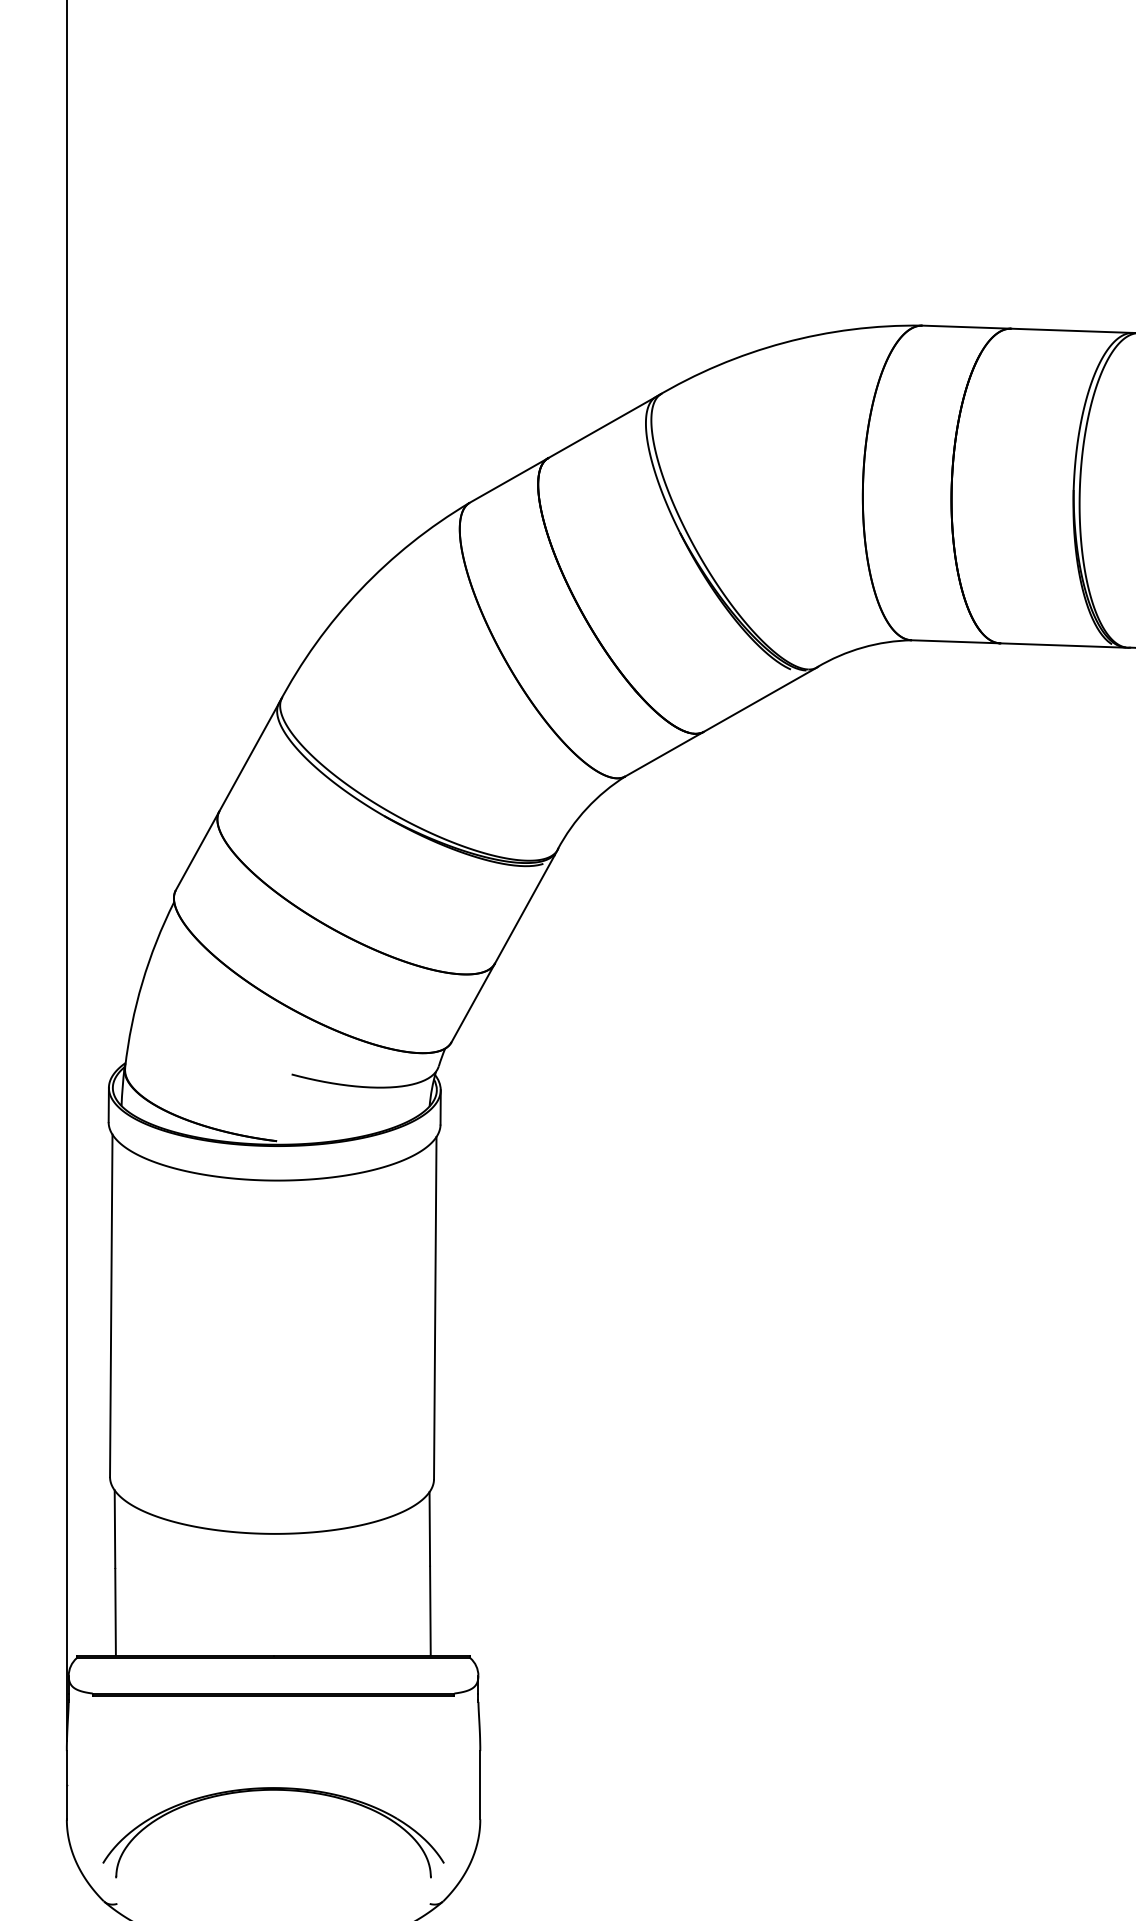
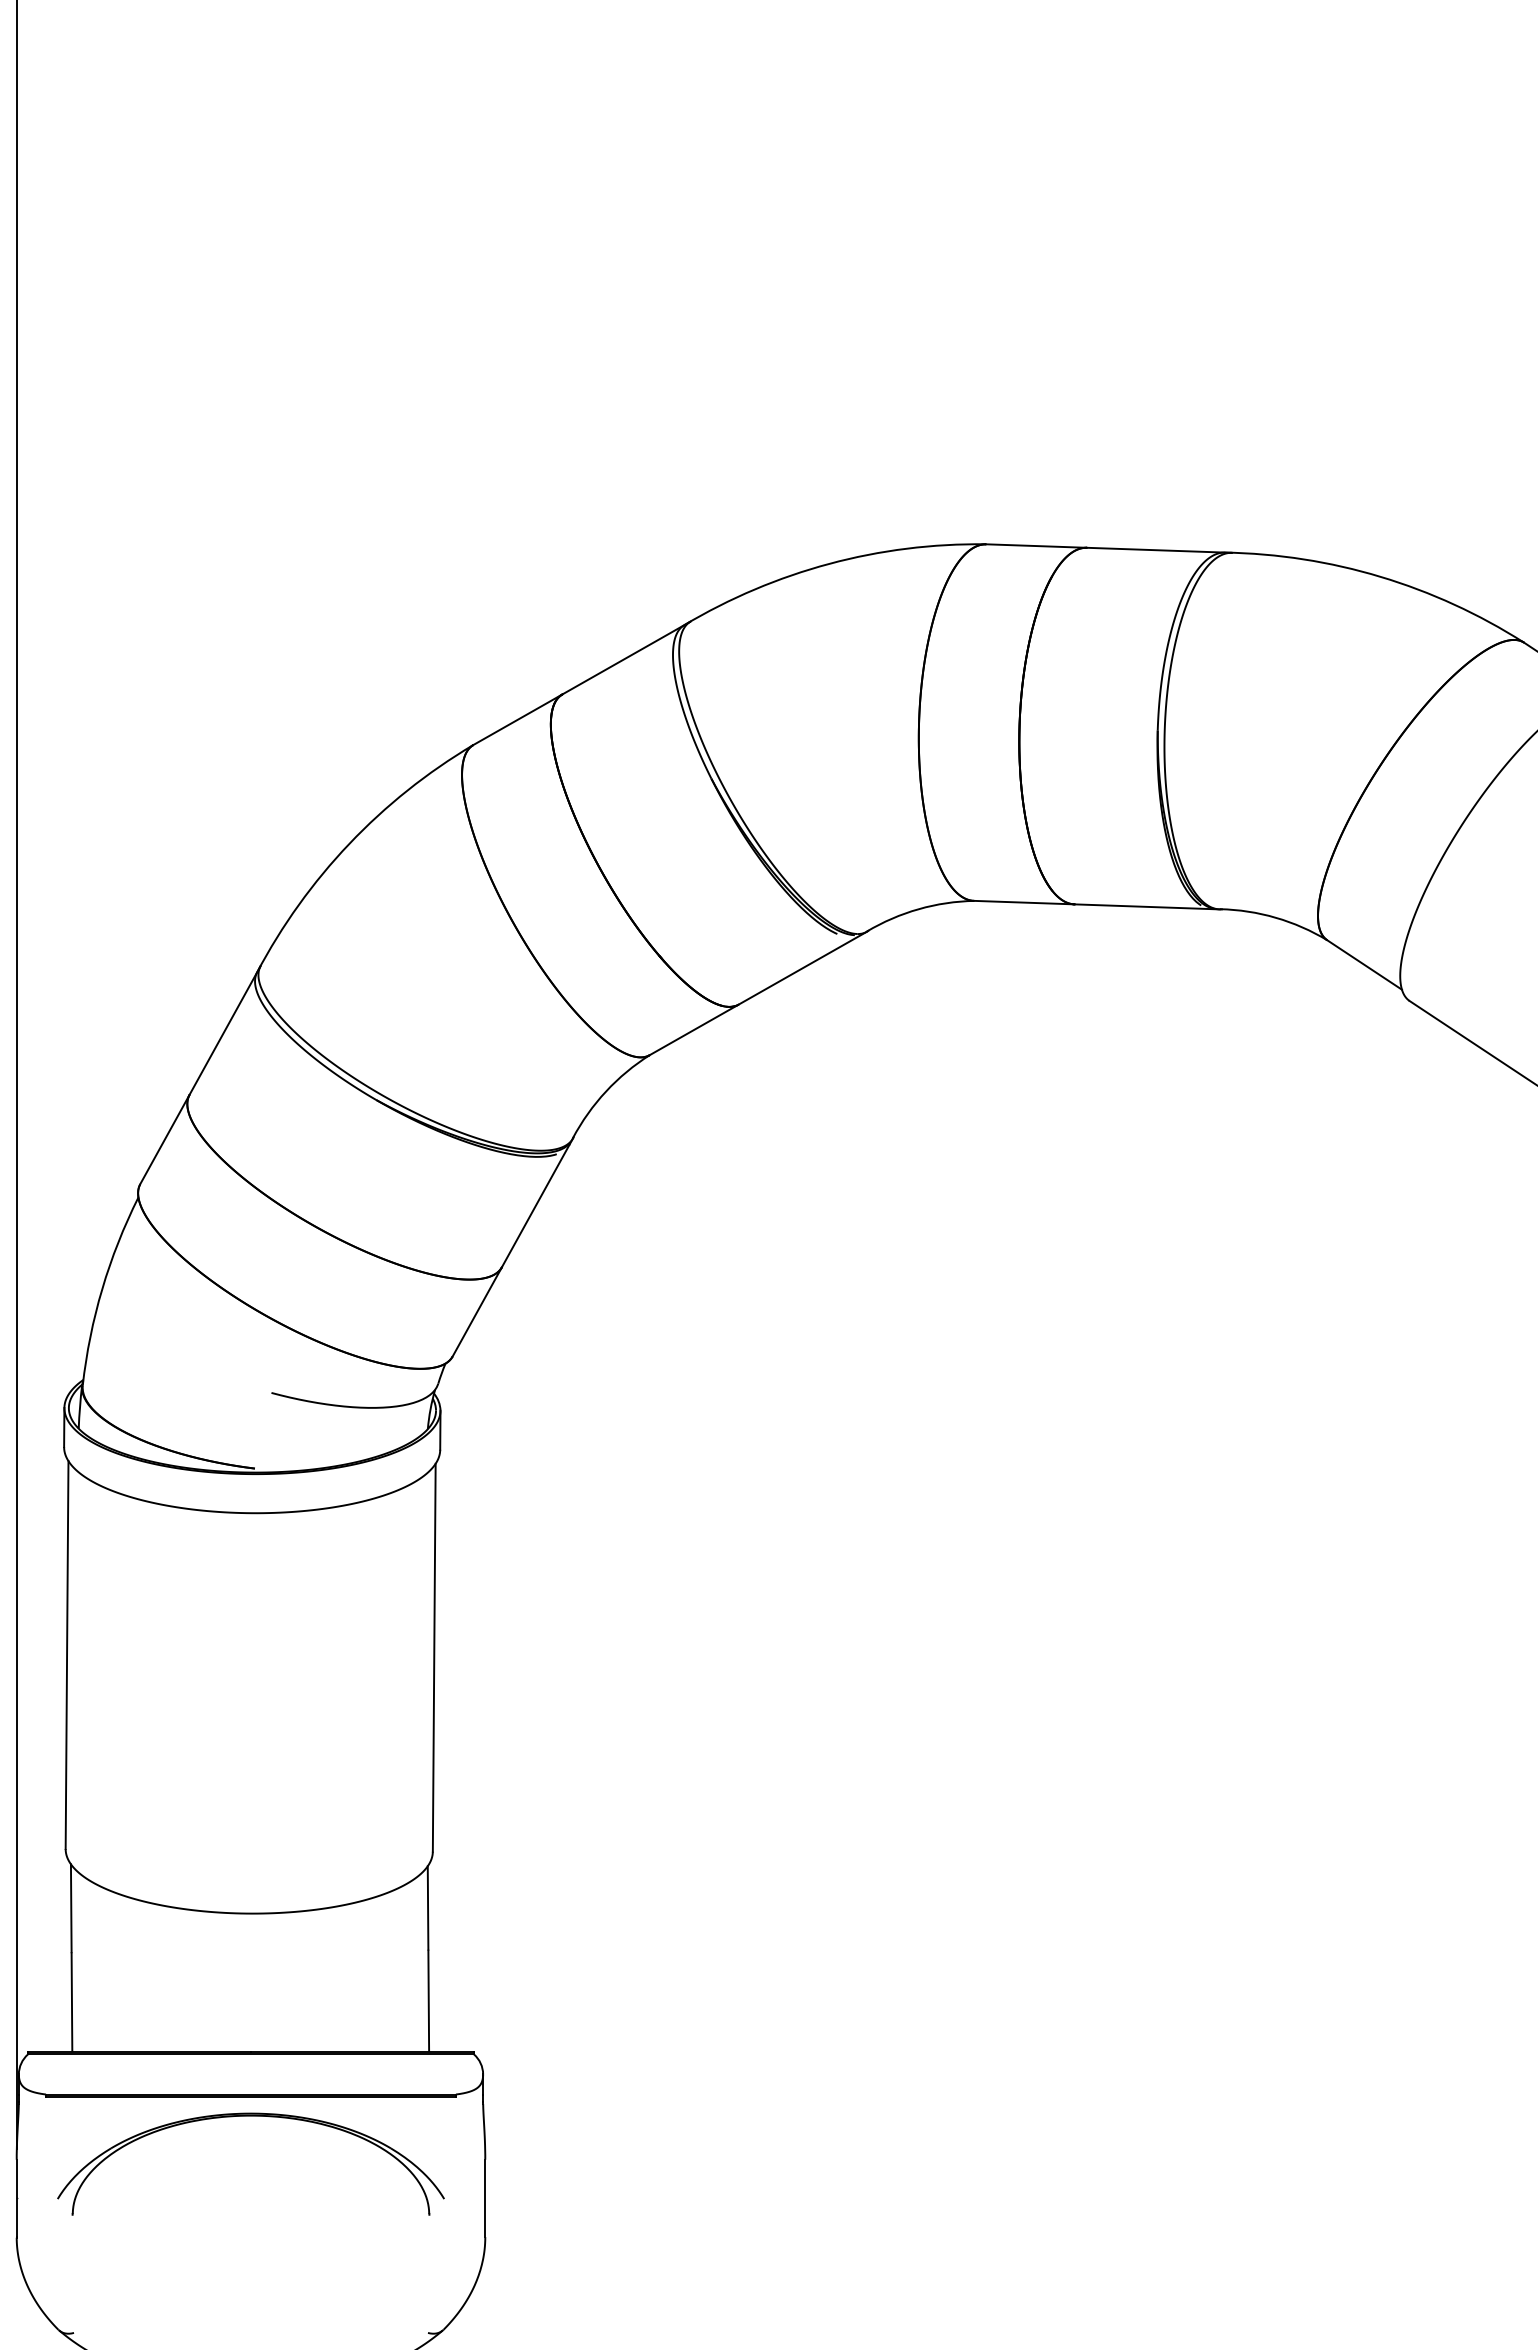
part: (273, 1790) -> (250, 2116), moved

